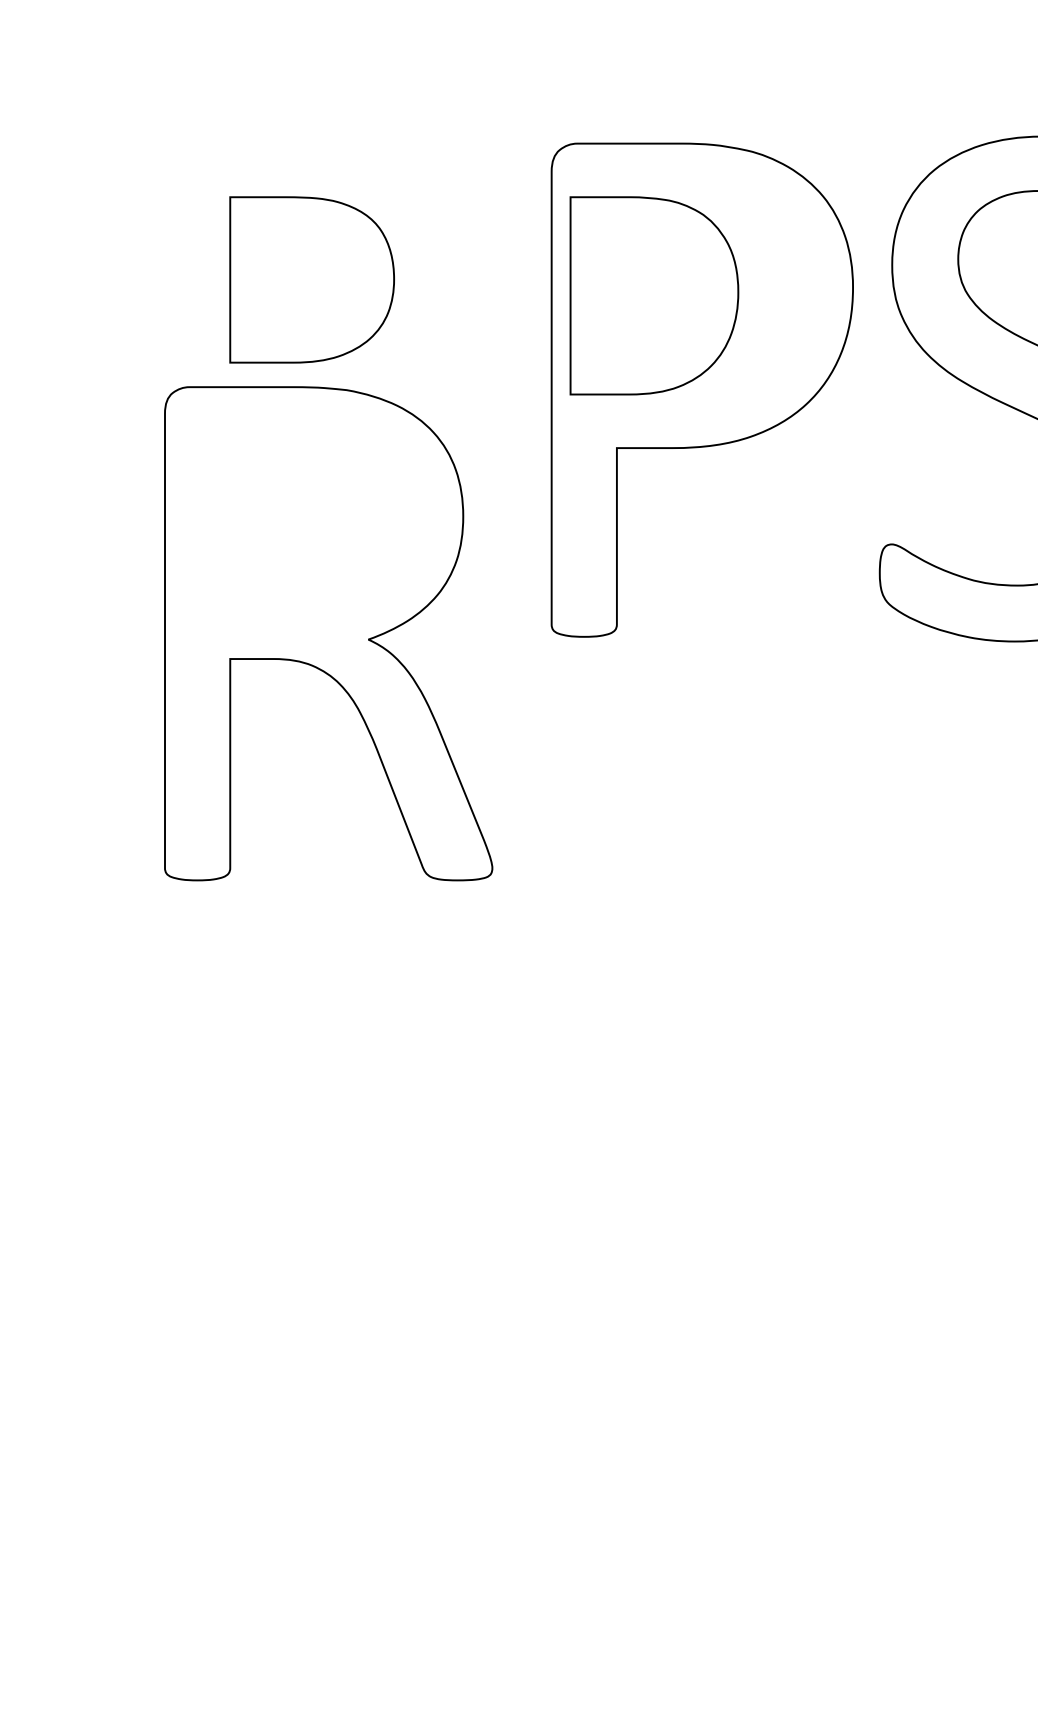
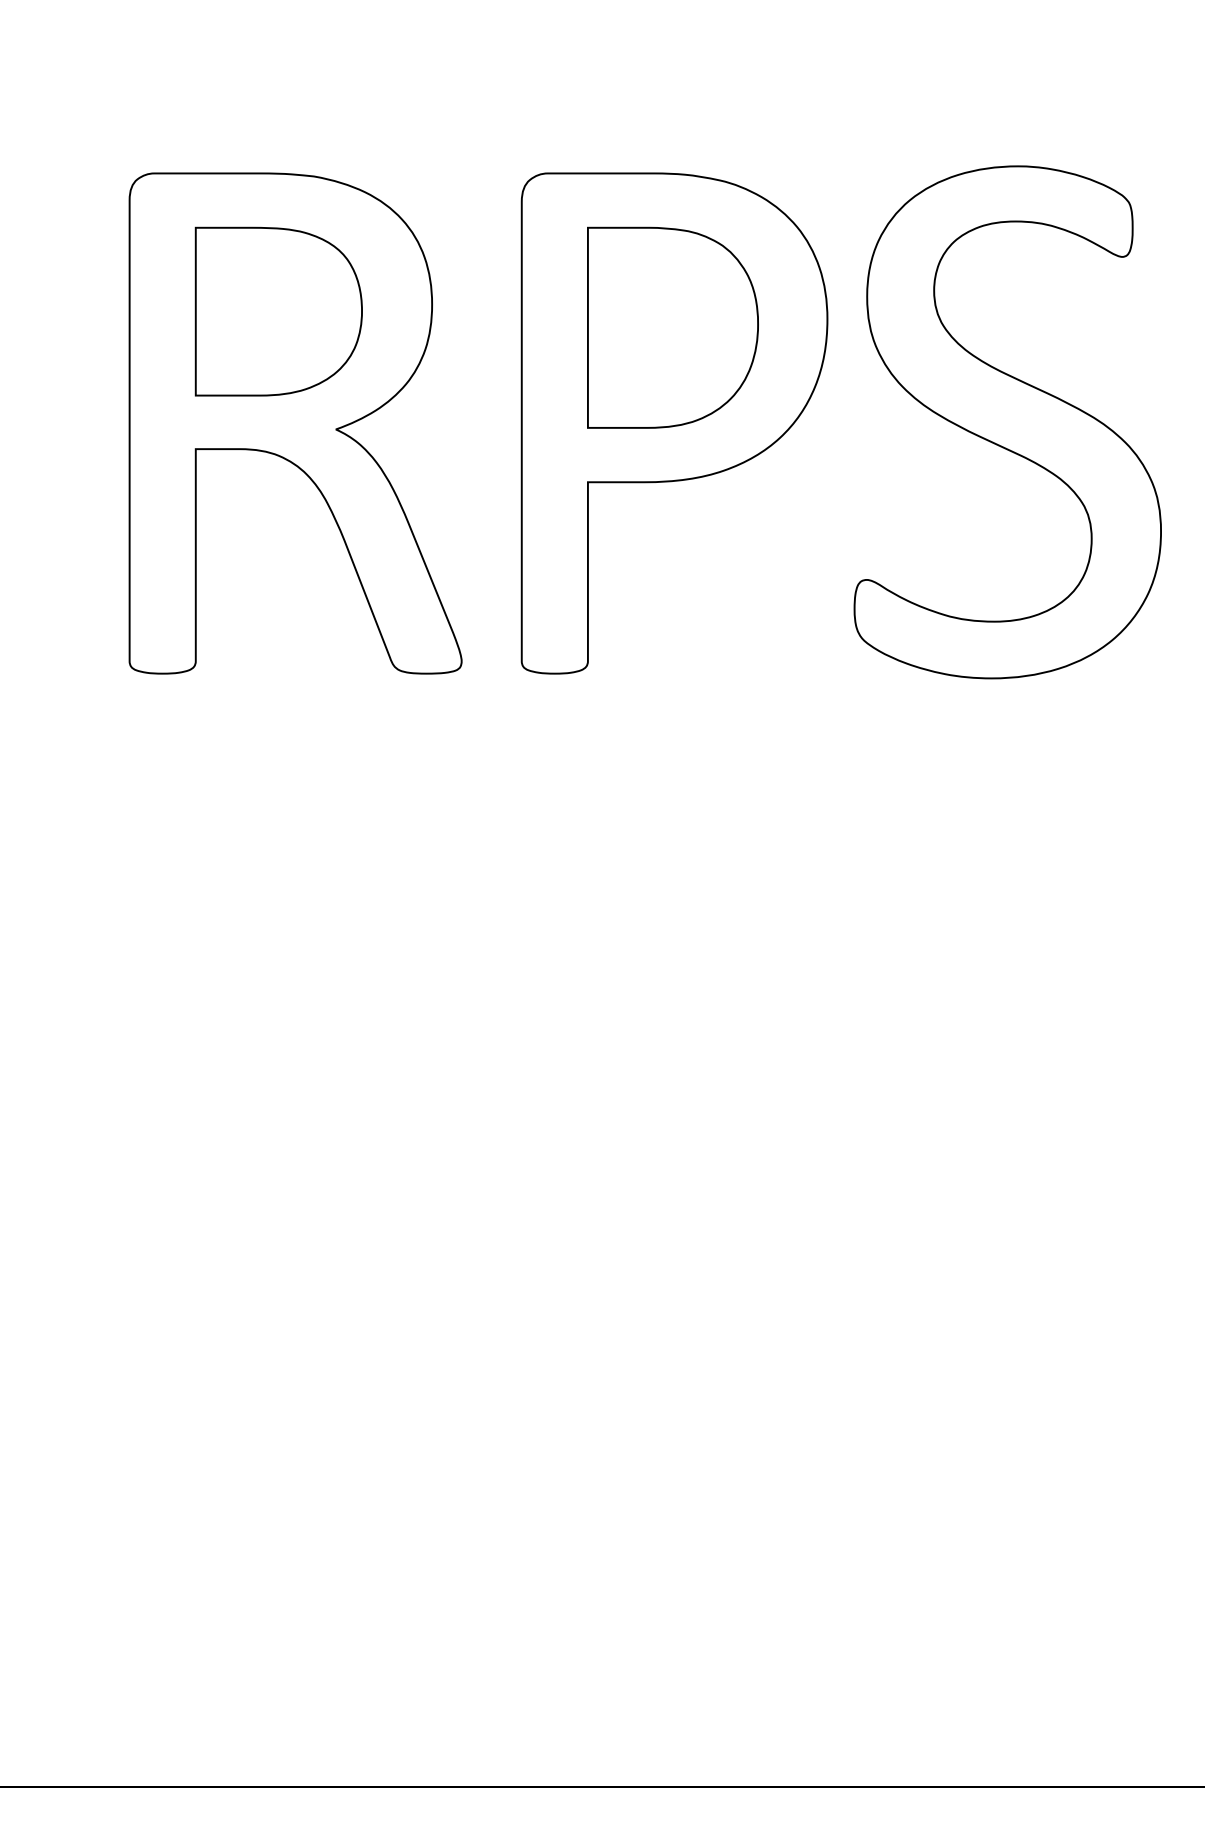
part: (653, 295) -> (672, 327), moved
part: (328, 633) -> (295, 423), moved

